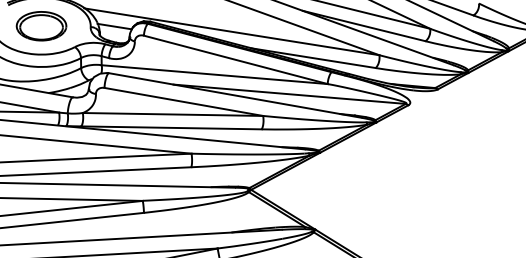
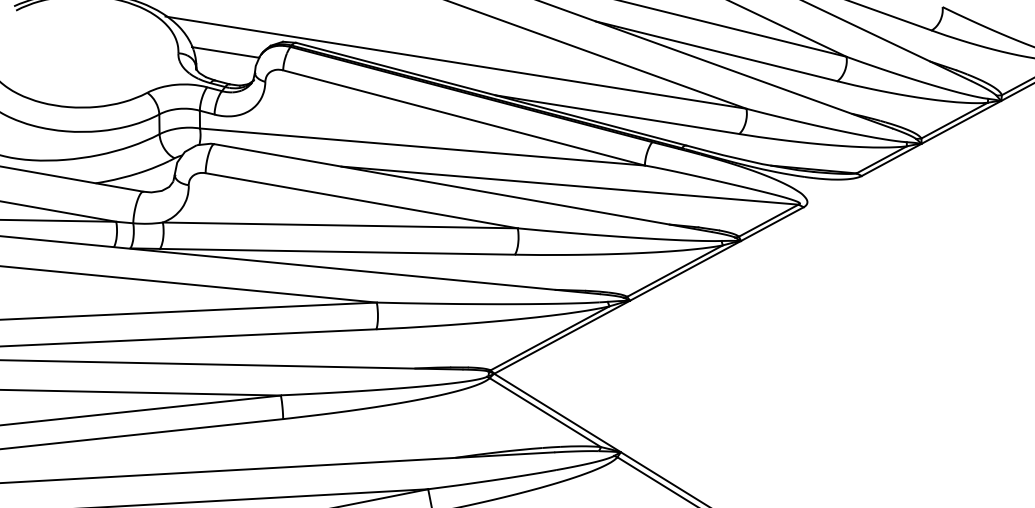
part: (41, 26) -> (81, 52), removed

